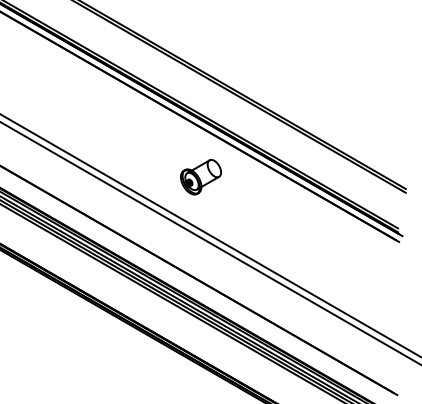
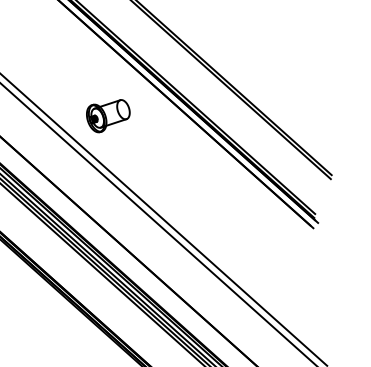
part: (200, 177) -> (107, 115), moved

